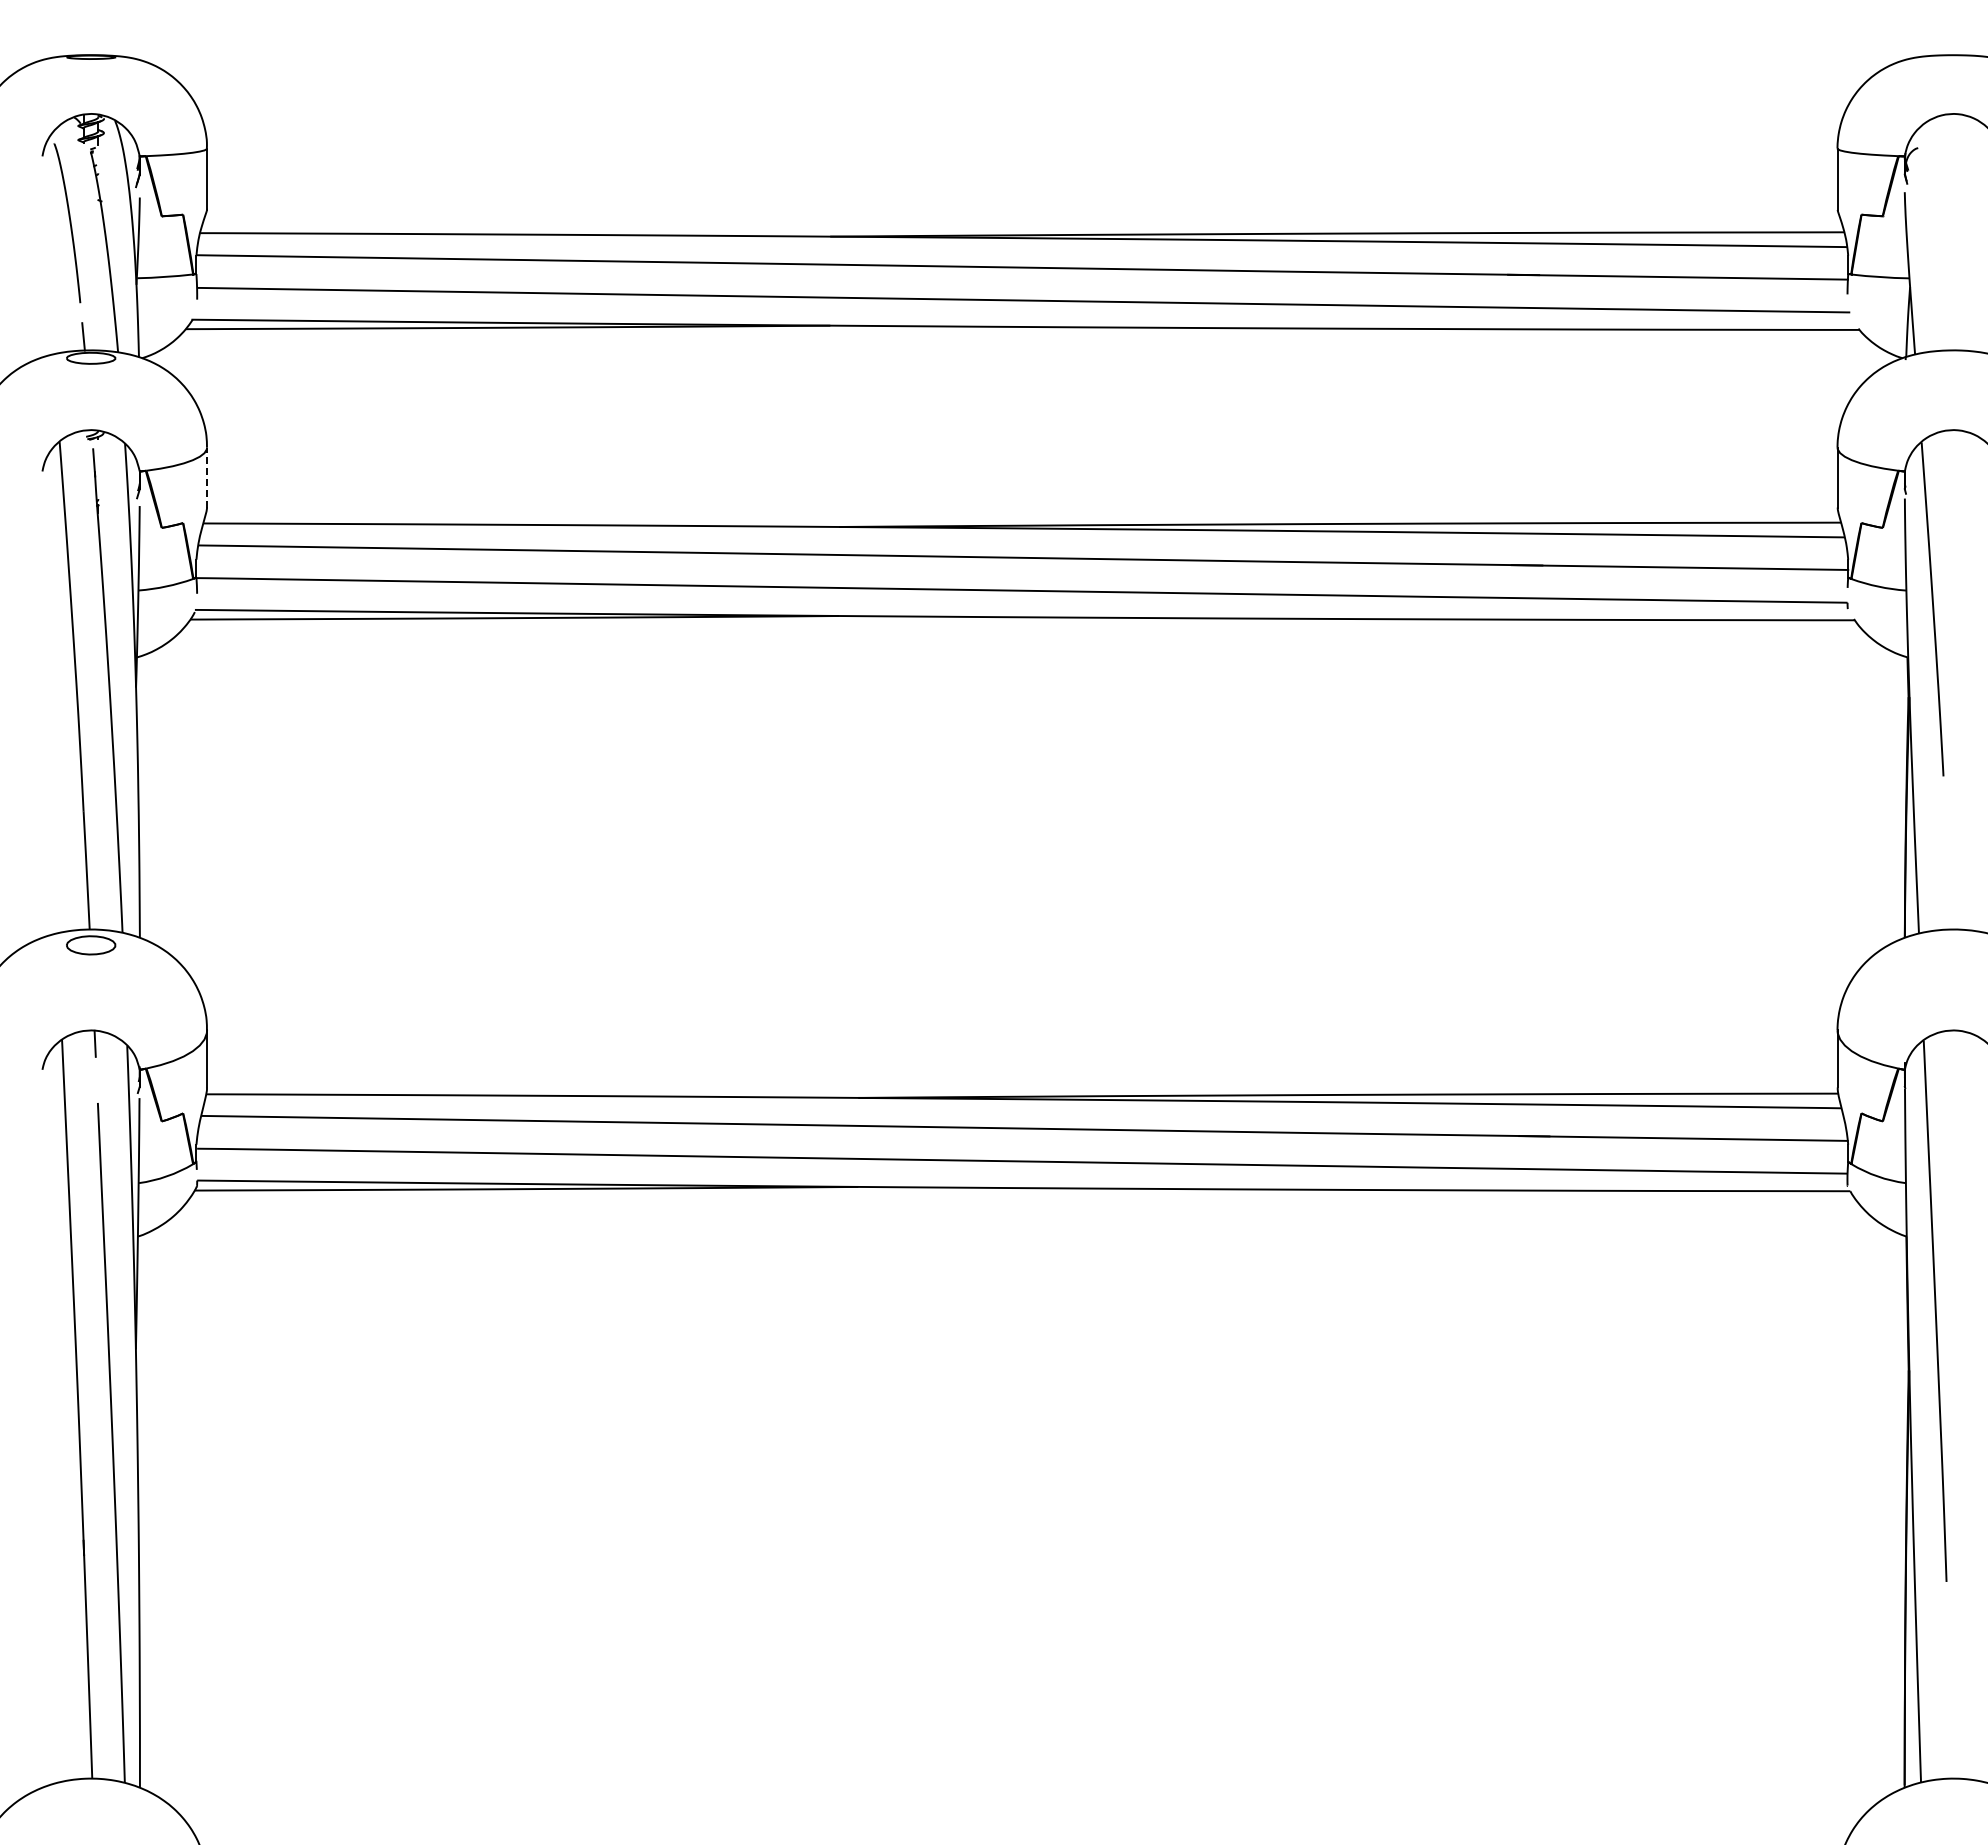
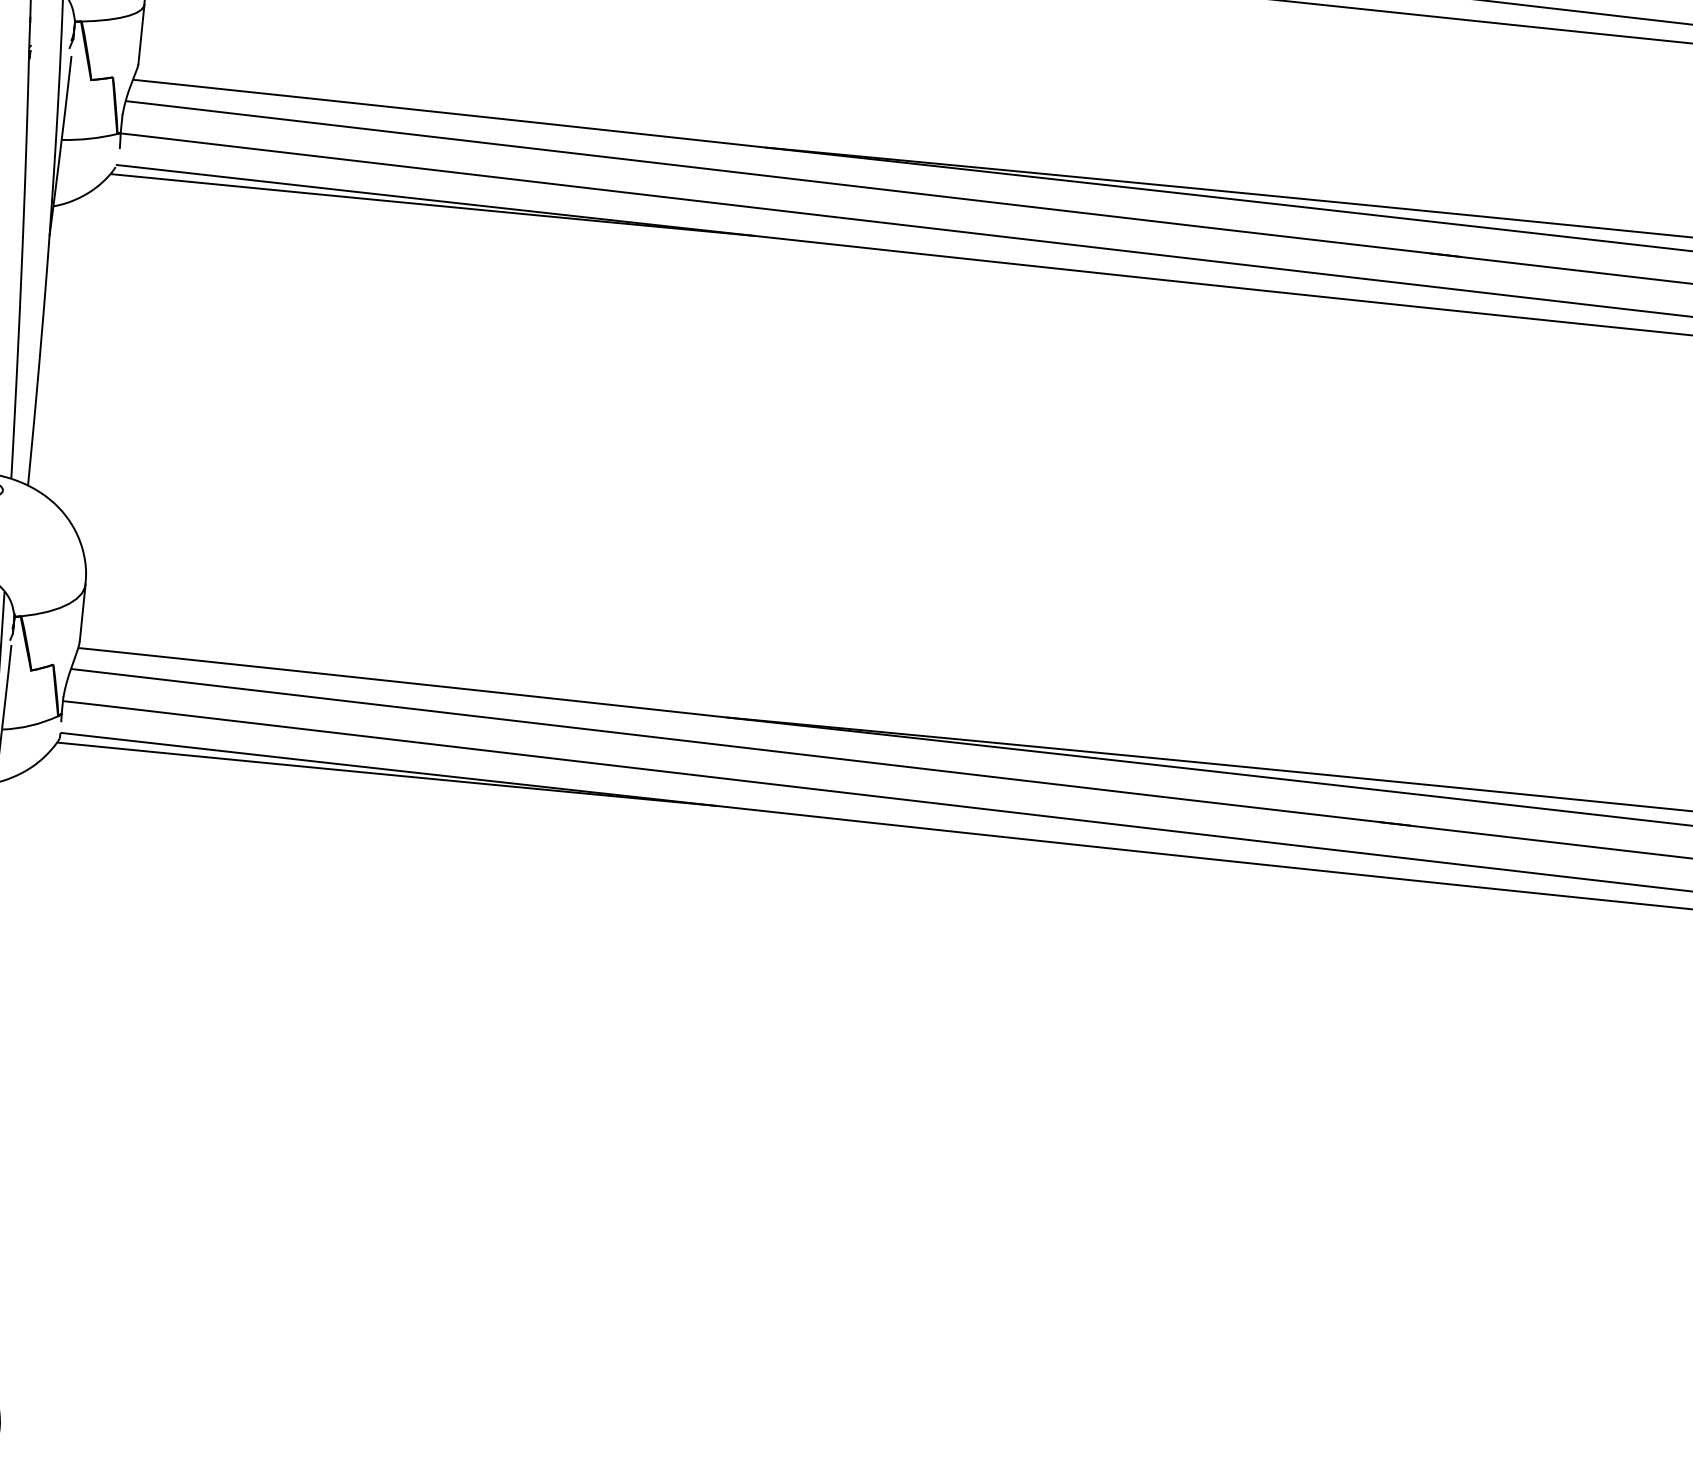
line: (207, 477) -> (141, 34), dashed -> solid

